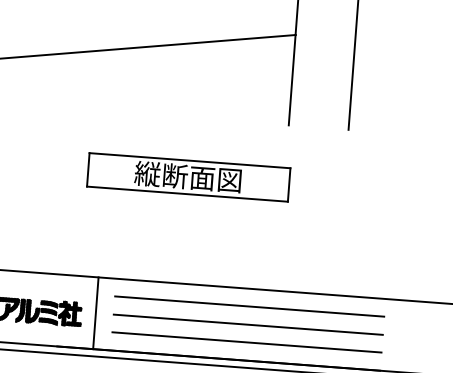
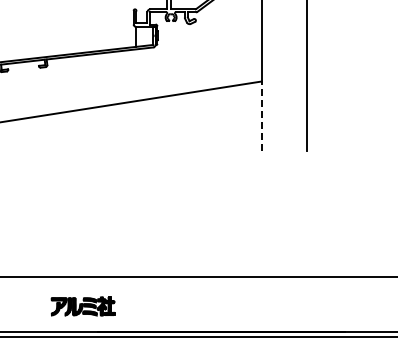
line: (292, 80) -> (261, 116), solid -> dashed
part: (188, 176) -> (188, 195), removed
line: (250, 306) -> (242, 290), removed
line: (95, 312) -> (125, 303), removed
line: (248, 324) -> (242, 304), removed
line: (247, 341) -> (242, 317), removed

